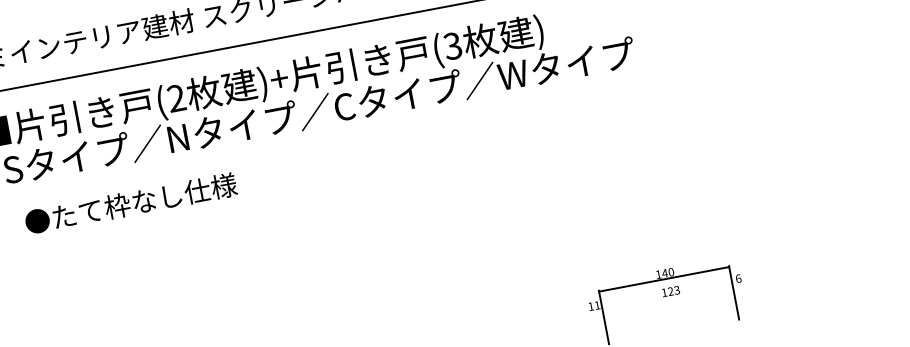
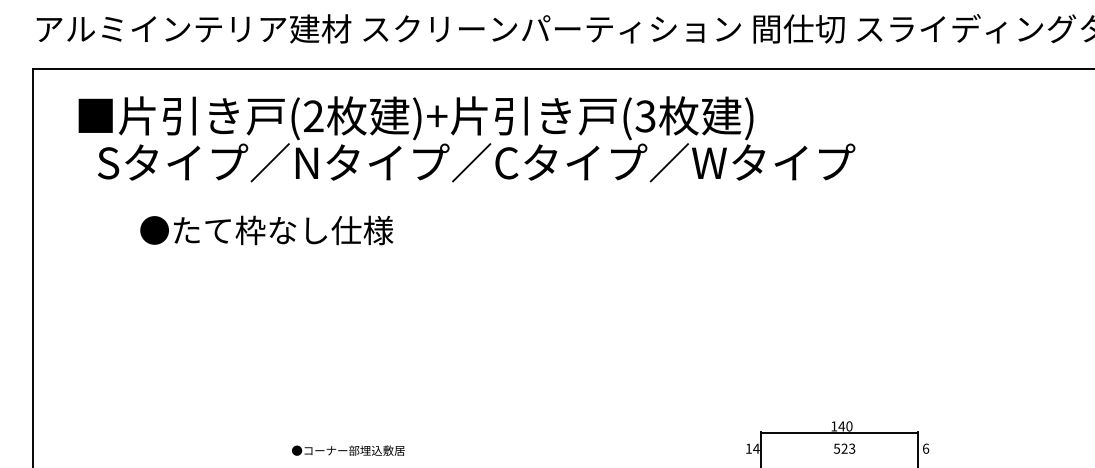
text: (130, 203) -> (266, 230), moved
text: (664, 292) -> (836, 448), 123 -> 523
text: (597, 305) -> (756, 448), 11 -> 14

